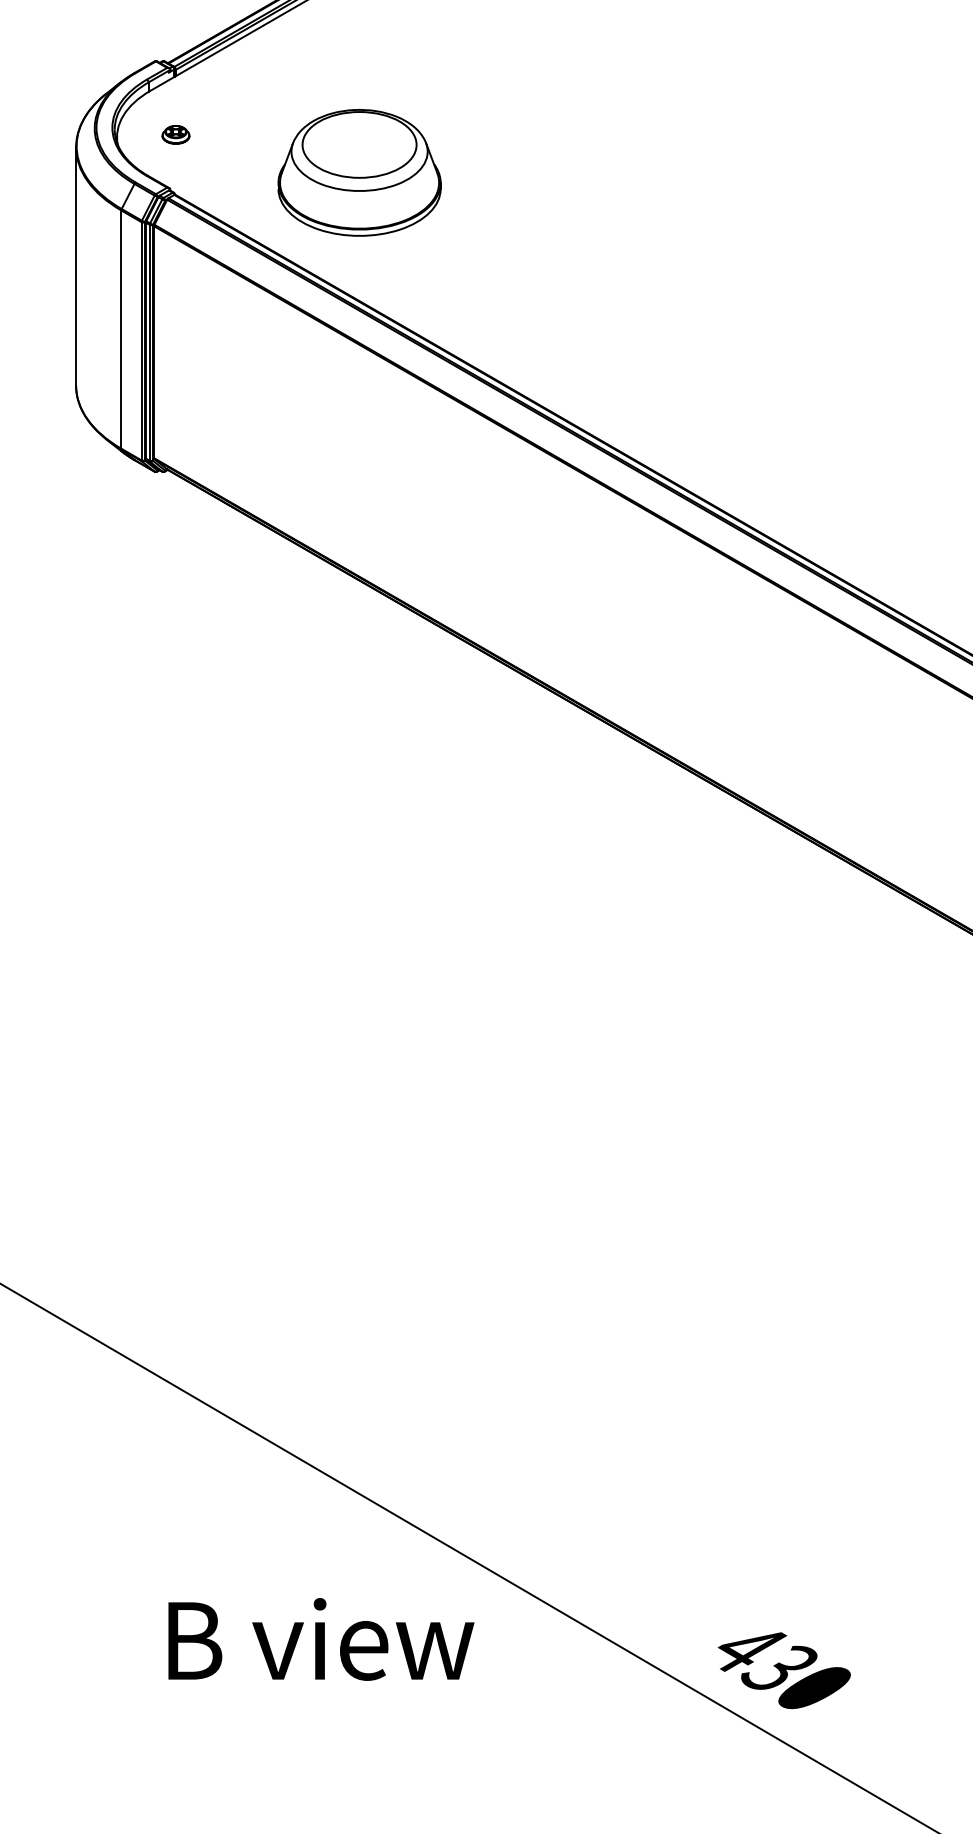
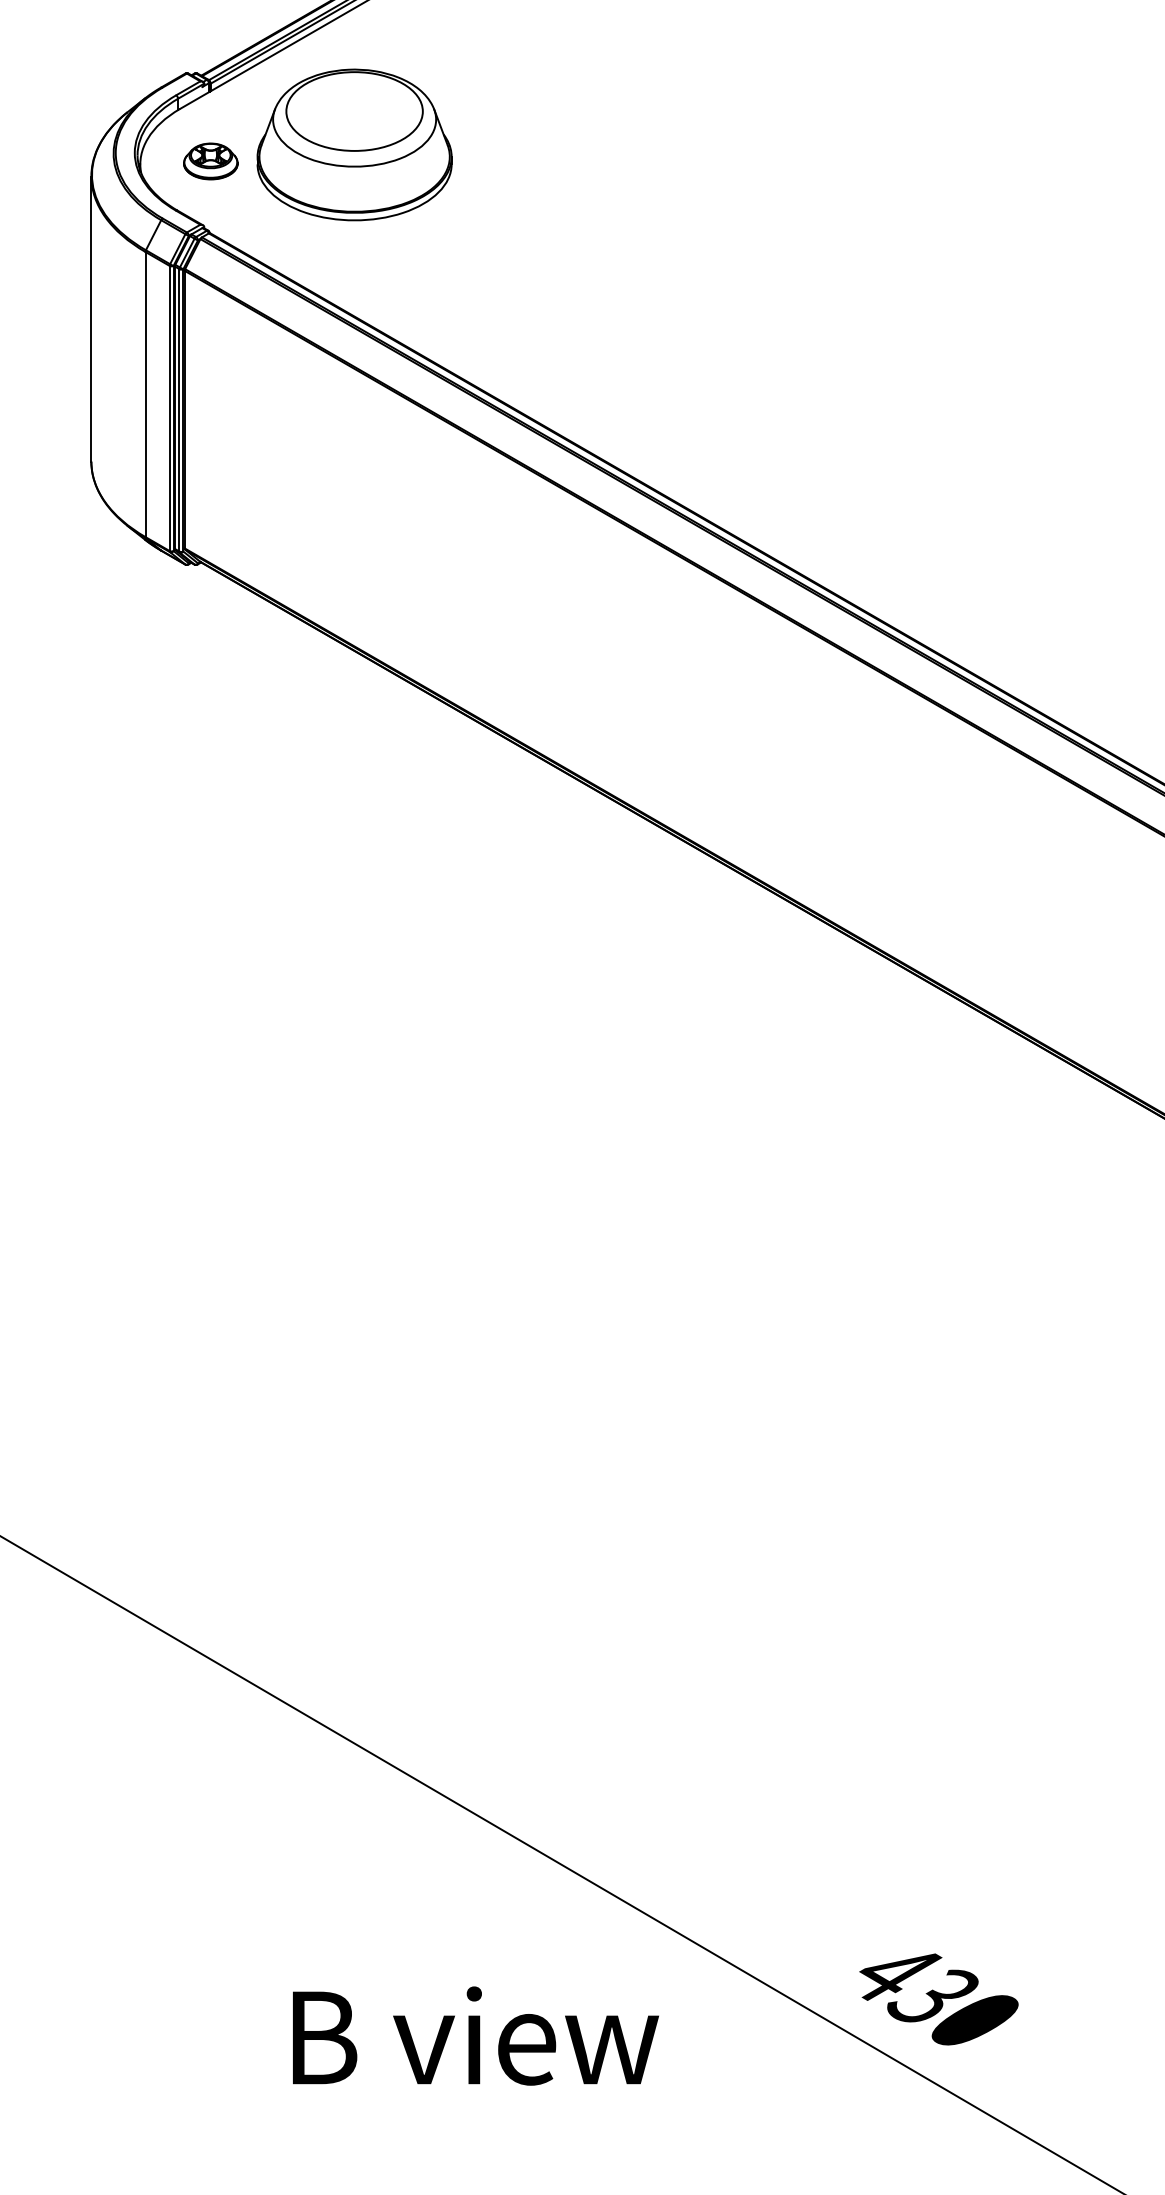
part: (175, 134) -> (210, 161), size x1.67
part: (359, 172) -> (354, 144), moved
text: (321, 1638) -> (475, 2035), moved

